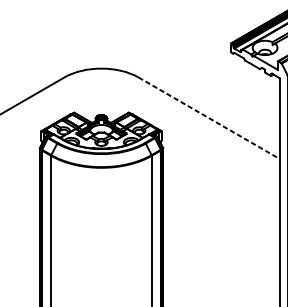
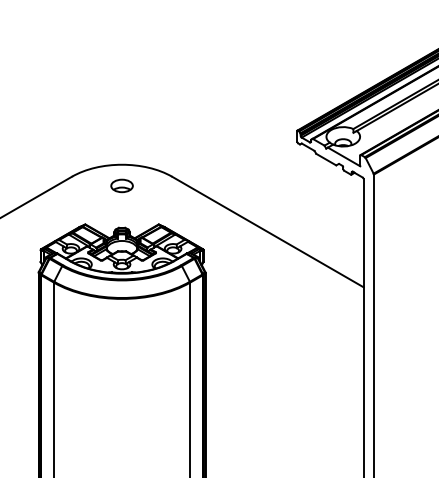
part: (101, 83) -> (121, 185), added
line: (209, 118) -> (267, 232), dashed -> solid

